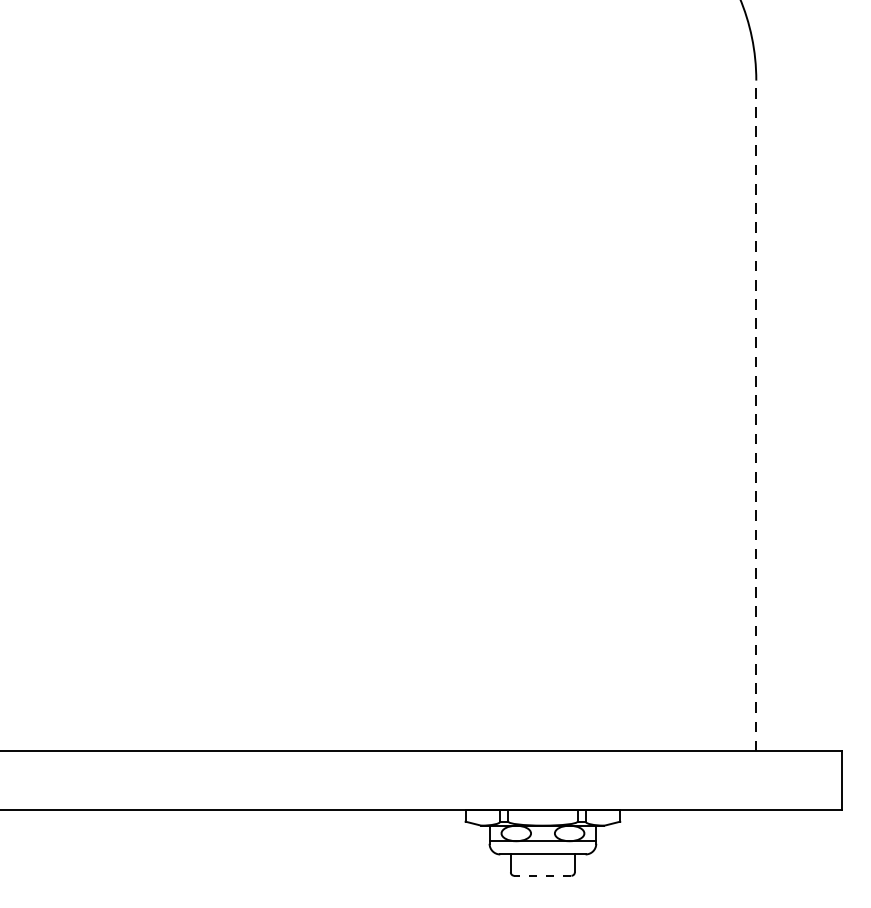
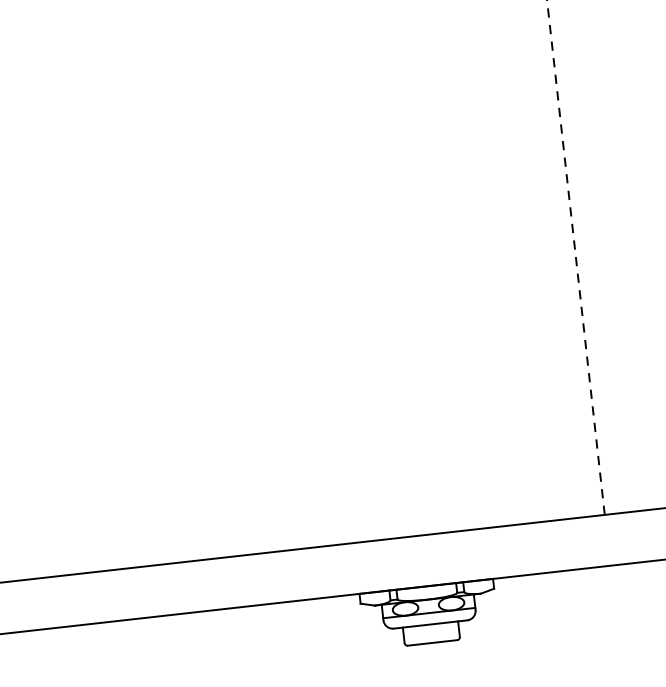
line: (542, 875) -> (432, 642), dashed -> solid

